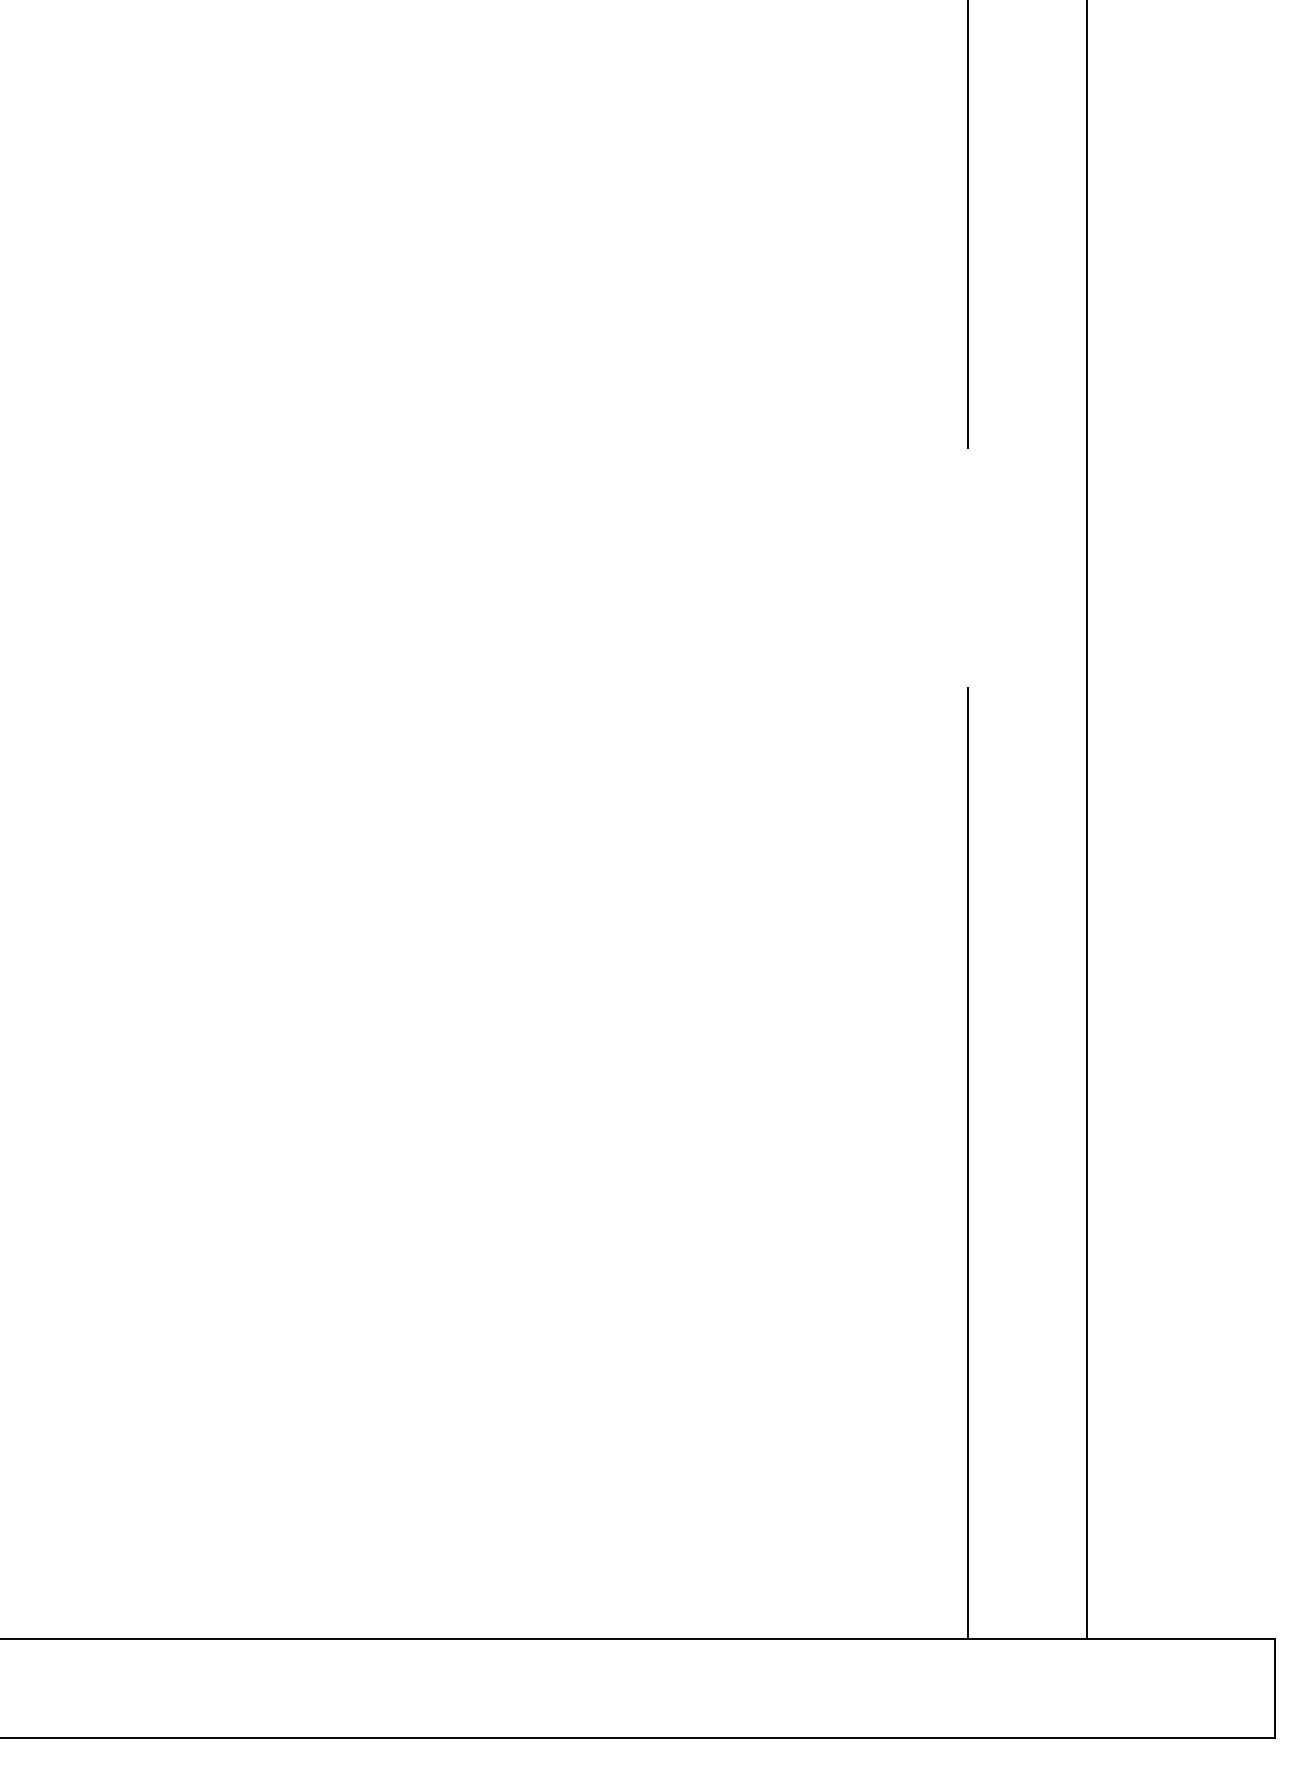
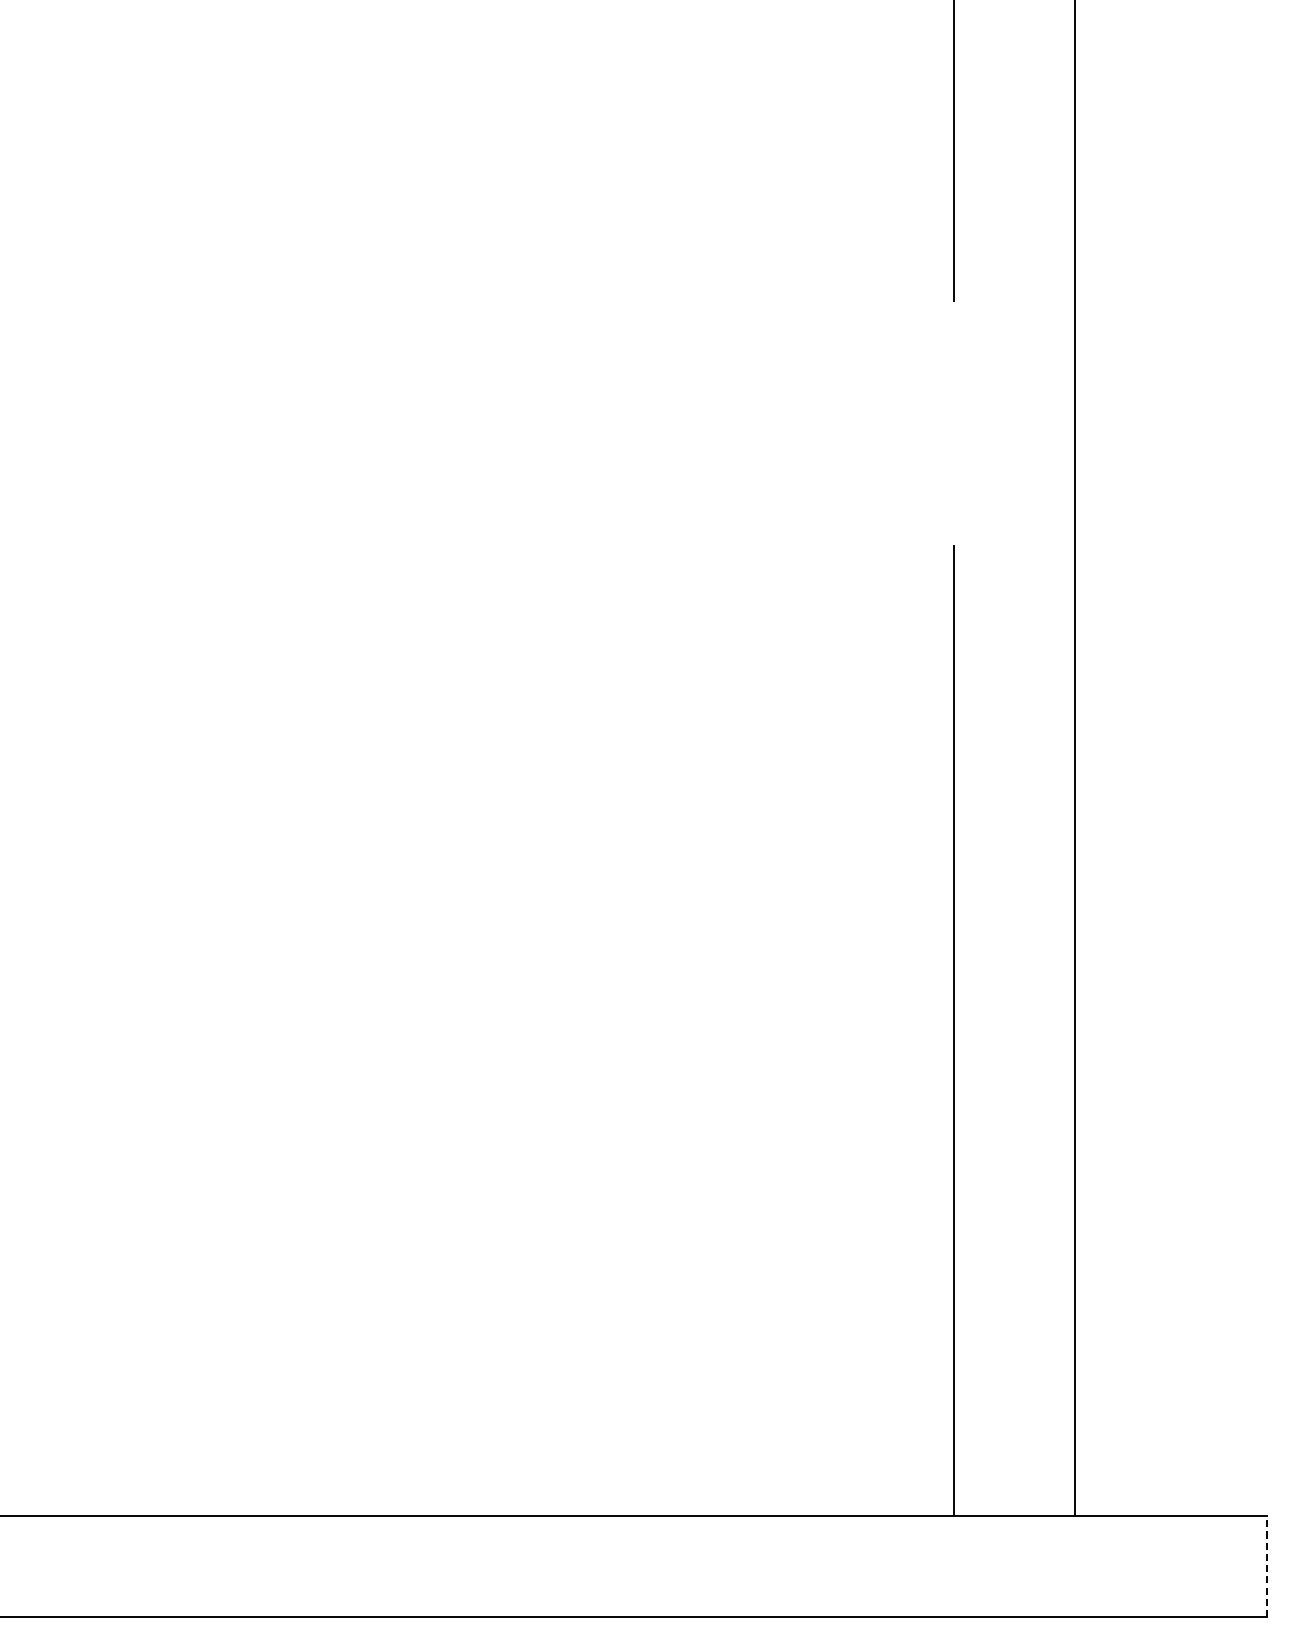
line: (1274, 1688) -> (1266, 1566), solid -> dashed

